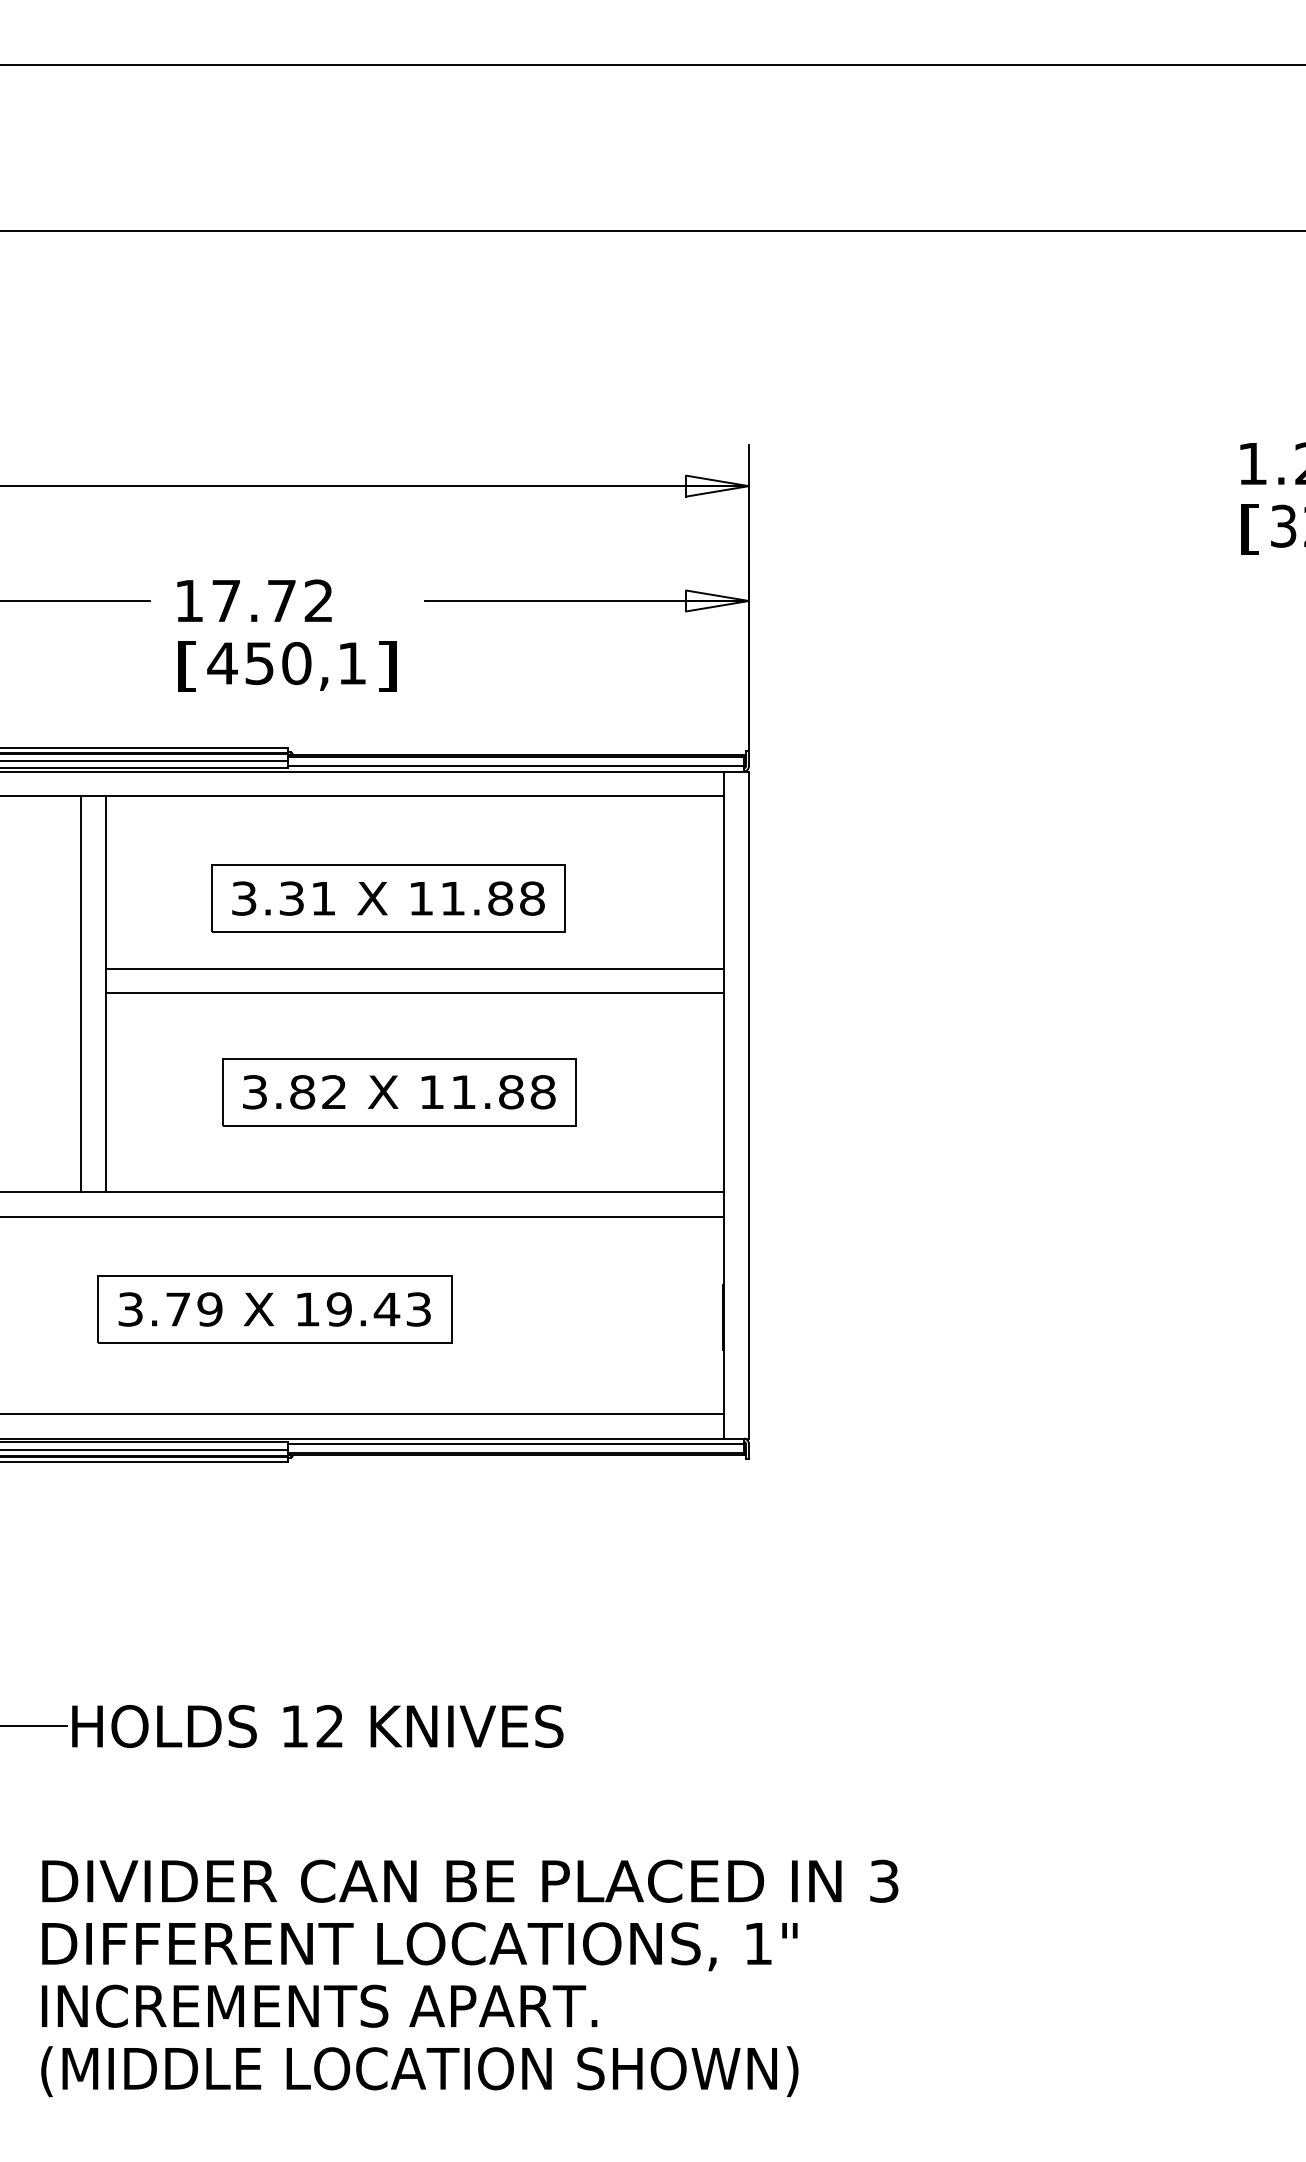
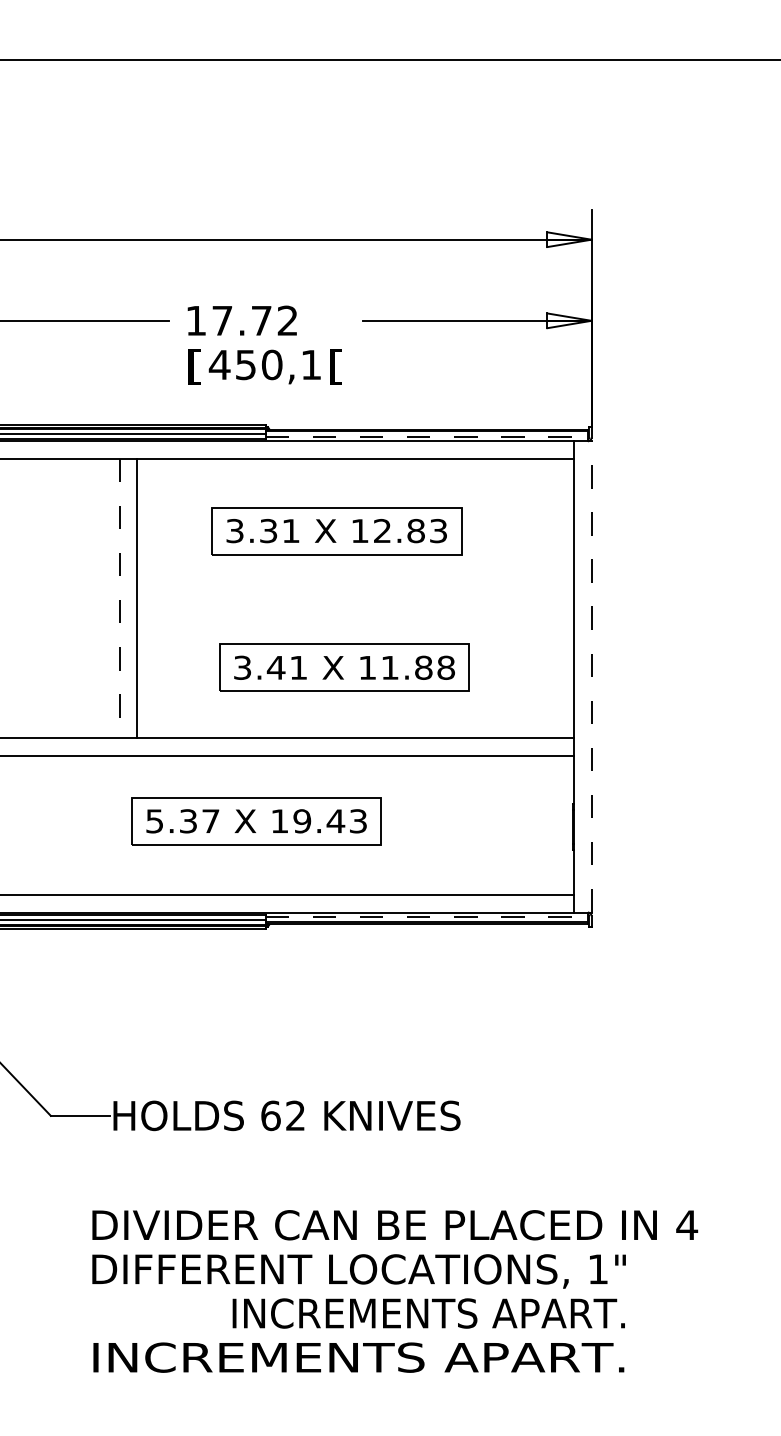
text: (387, 666) -> (336, 367), ] -> [
line: (516, 765) -> (427, 437), solid -> dashed
text: (492, 898) -> (410, 530), 11.88 -> 12.83
line: (415, 968) -> (356, 580), removed
line: (415, 993) -> (356, 598), removed
line: (81, 994) -> (120, 598), solid -> dashed
text: (317, 1092) -> (286, 668), 3.82 -> 3.41
line: (748, 1105) -> (591, 677), solid -> dashed
text: (170, 1309) -> (182, 821), 3.79 -> 5.37
line: (516, 1444) -> (427, 916), solid -> dashed
text: (295, 1726) -> (271, 1115), 12 -> 62
text: (883, 1880) -> (686, 1224), 3 -> 4
text: (319, 2005) -> (428, 1312), moved
text: (419, 2071) -> (358, 1359), (MIDDLE LOCATION SHOWN) -> INCREMENTS APART.

